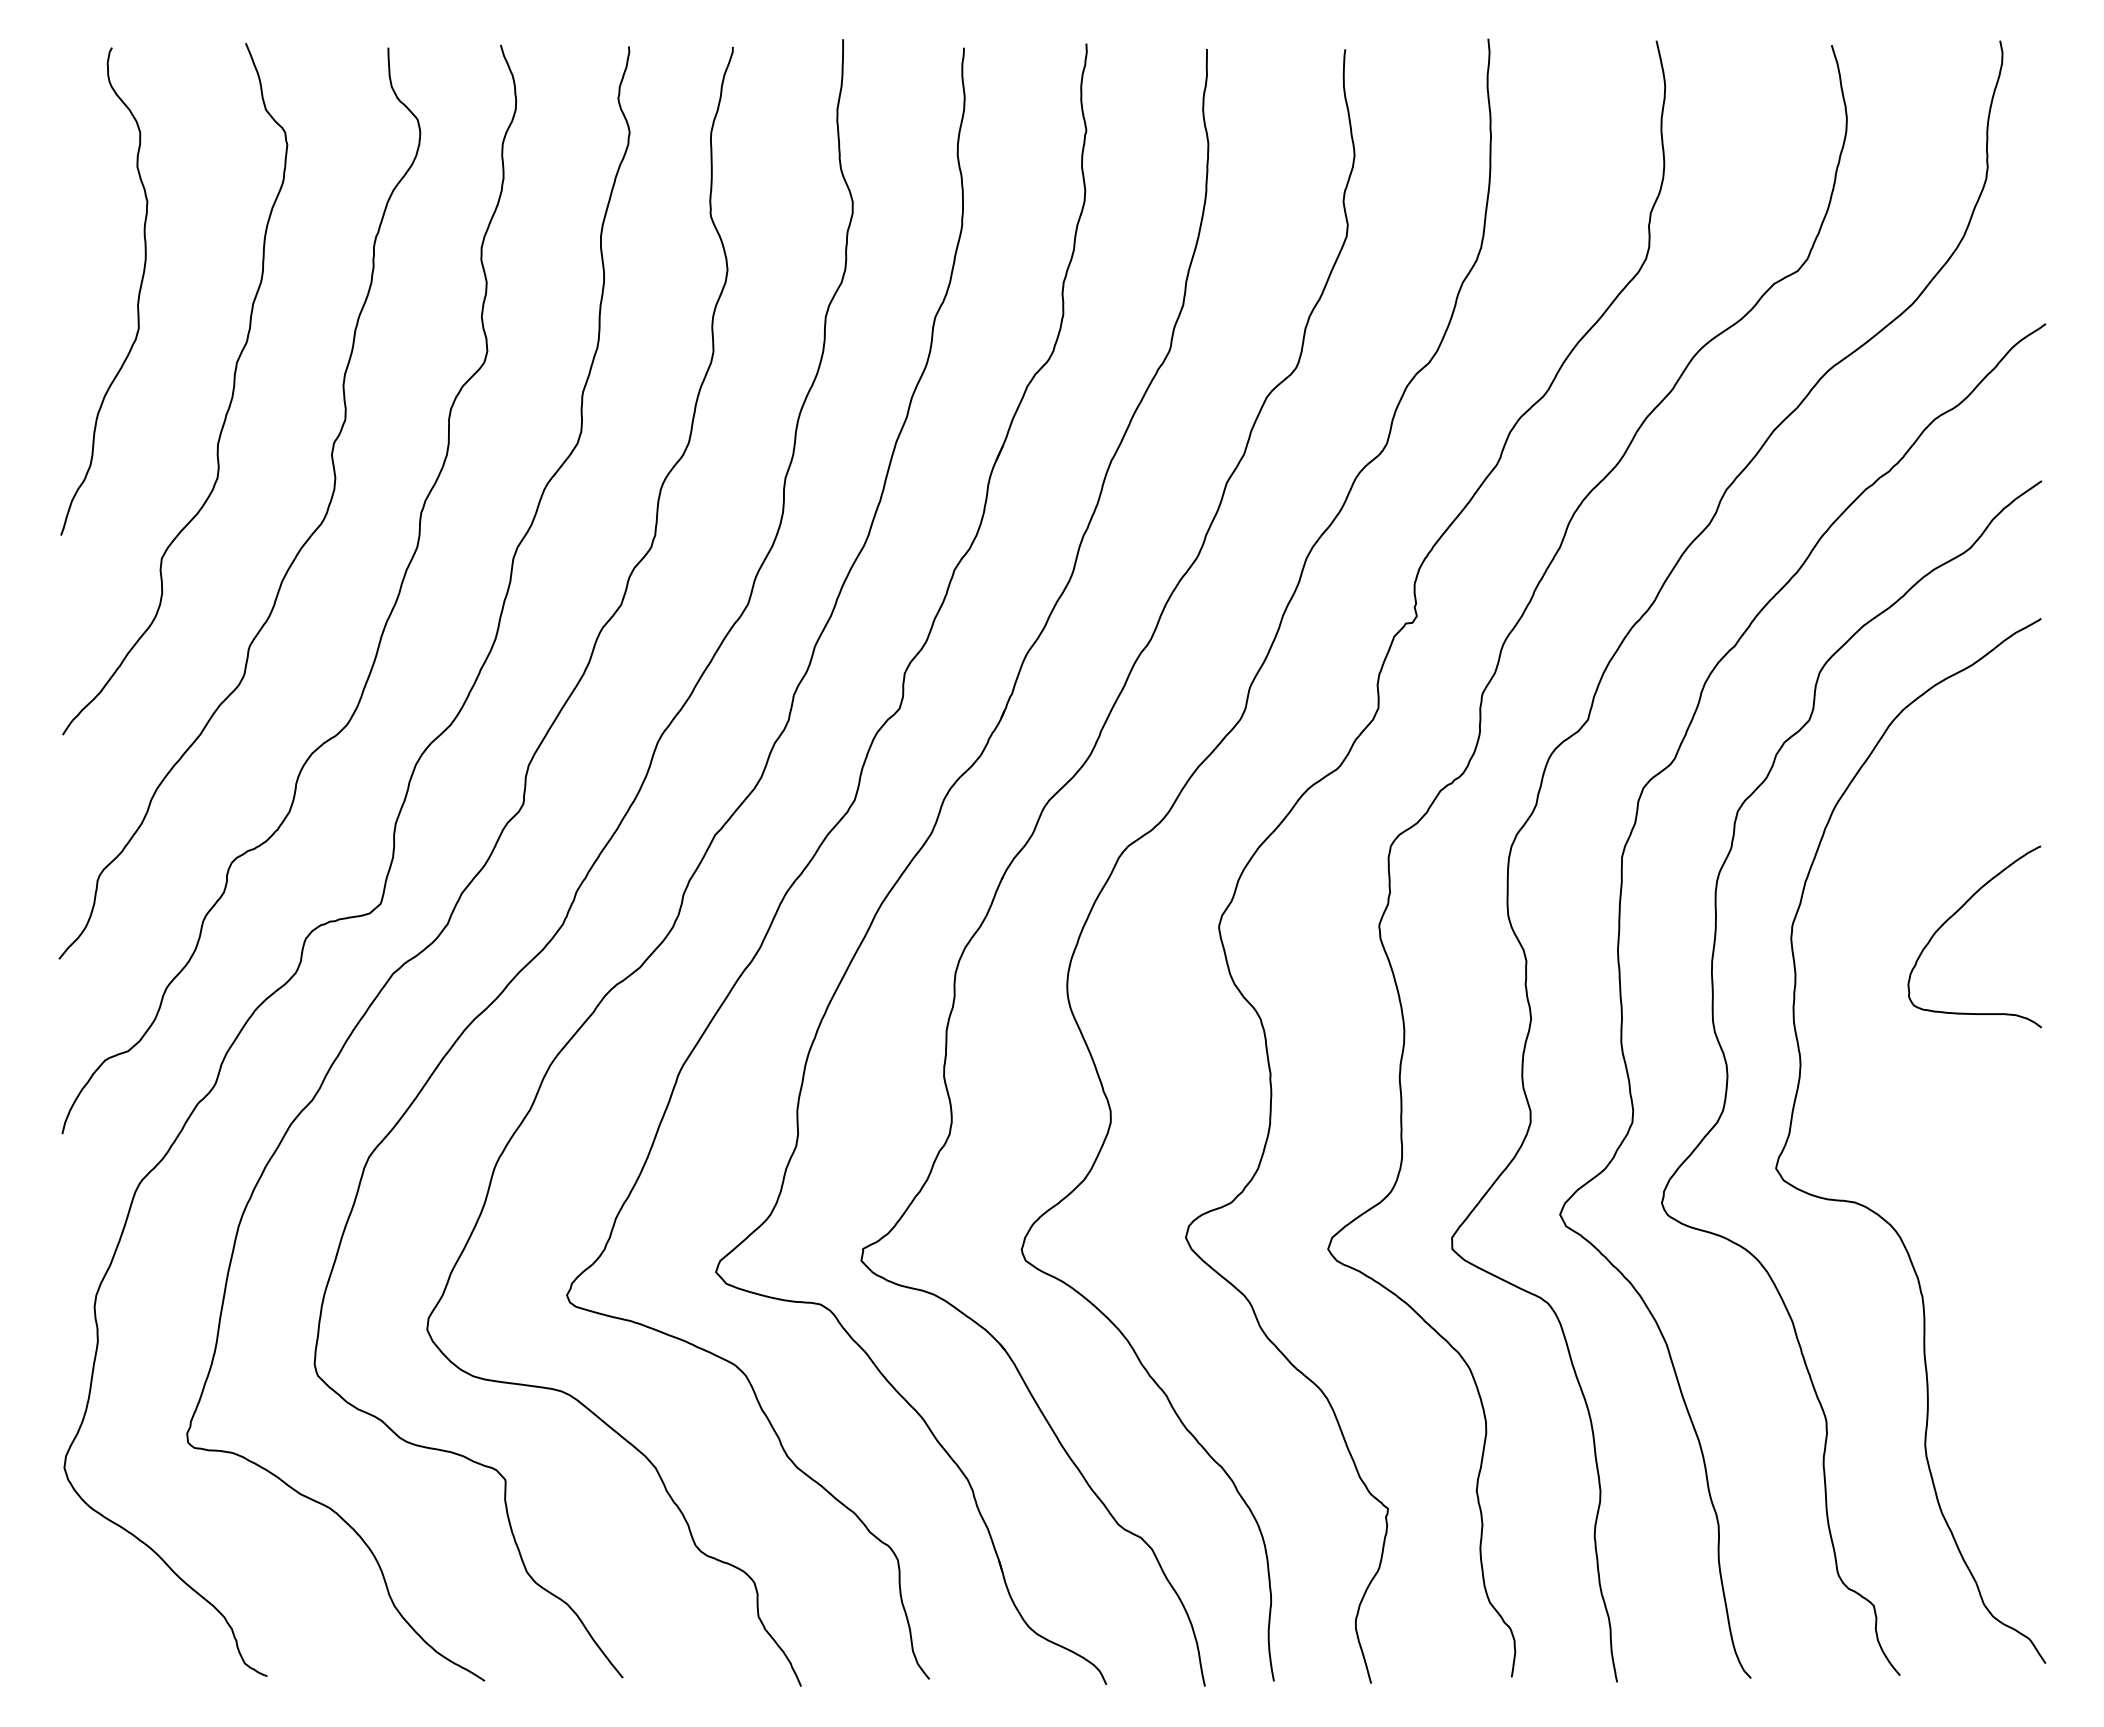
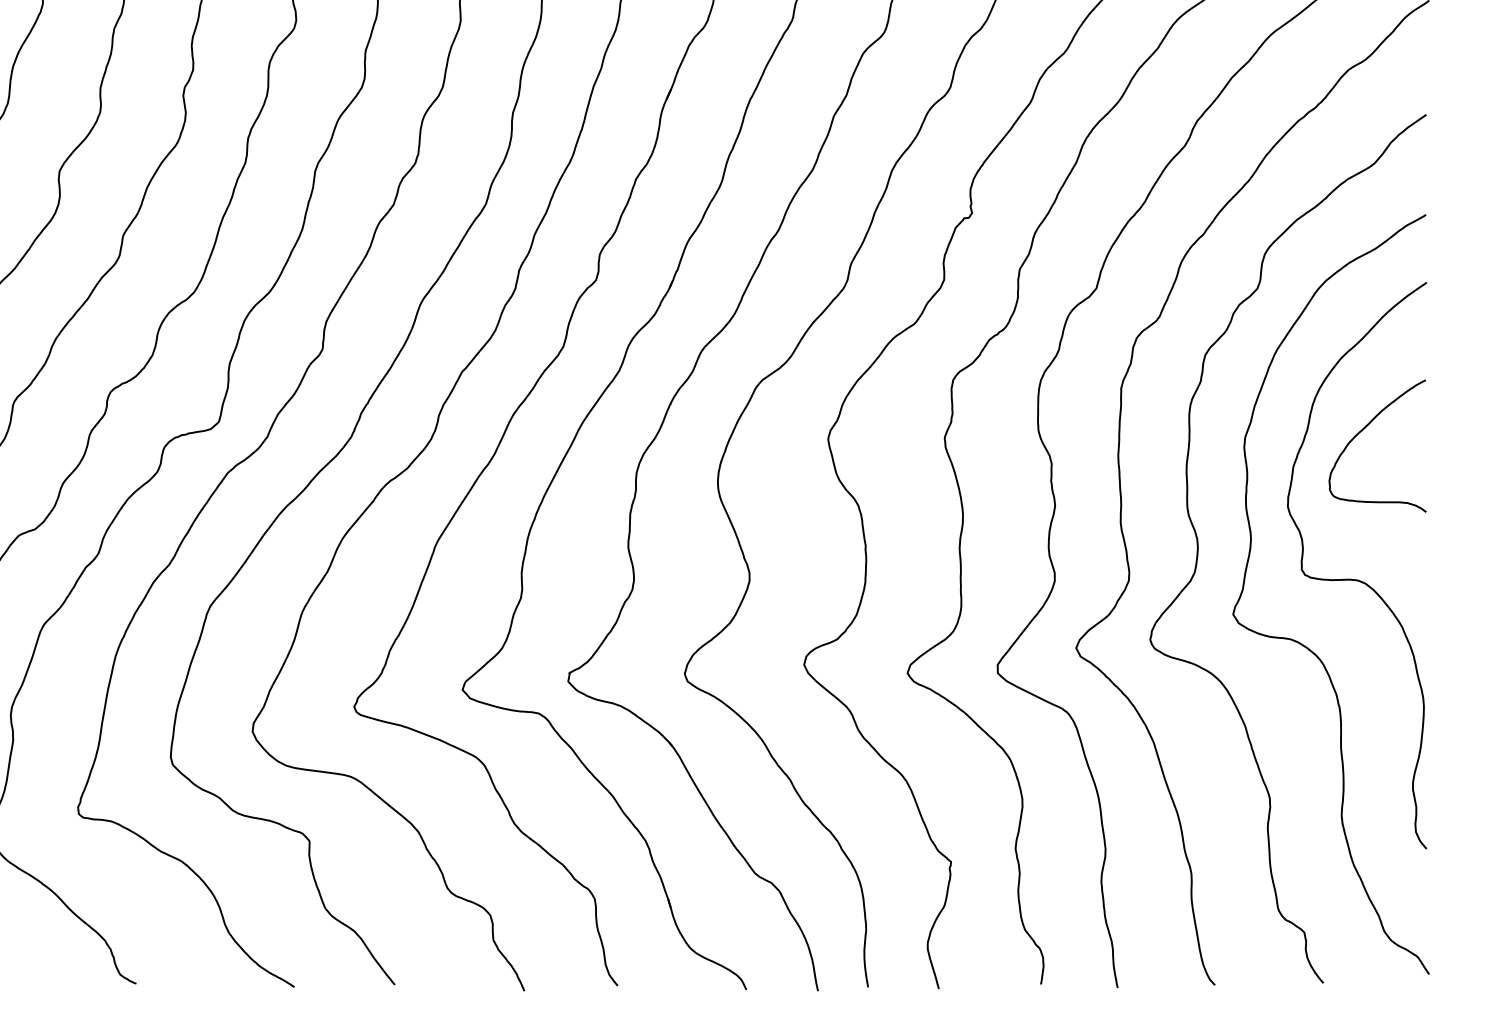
curve: (1946, 1120) -> (1357, 579), added

